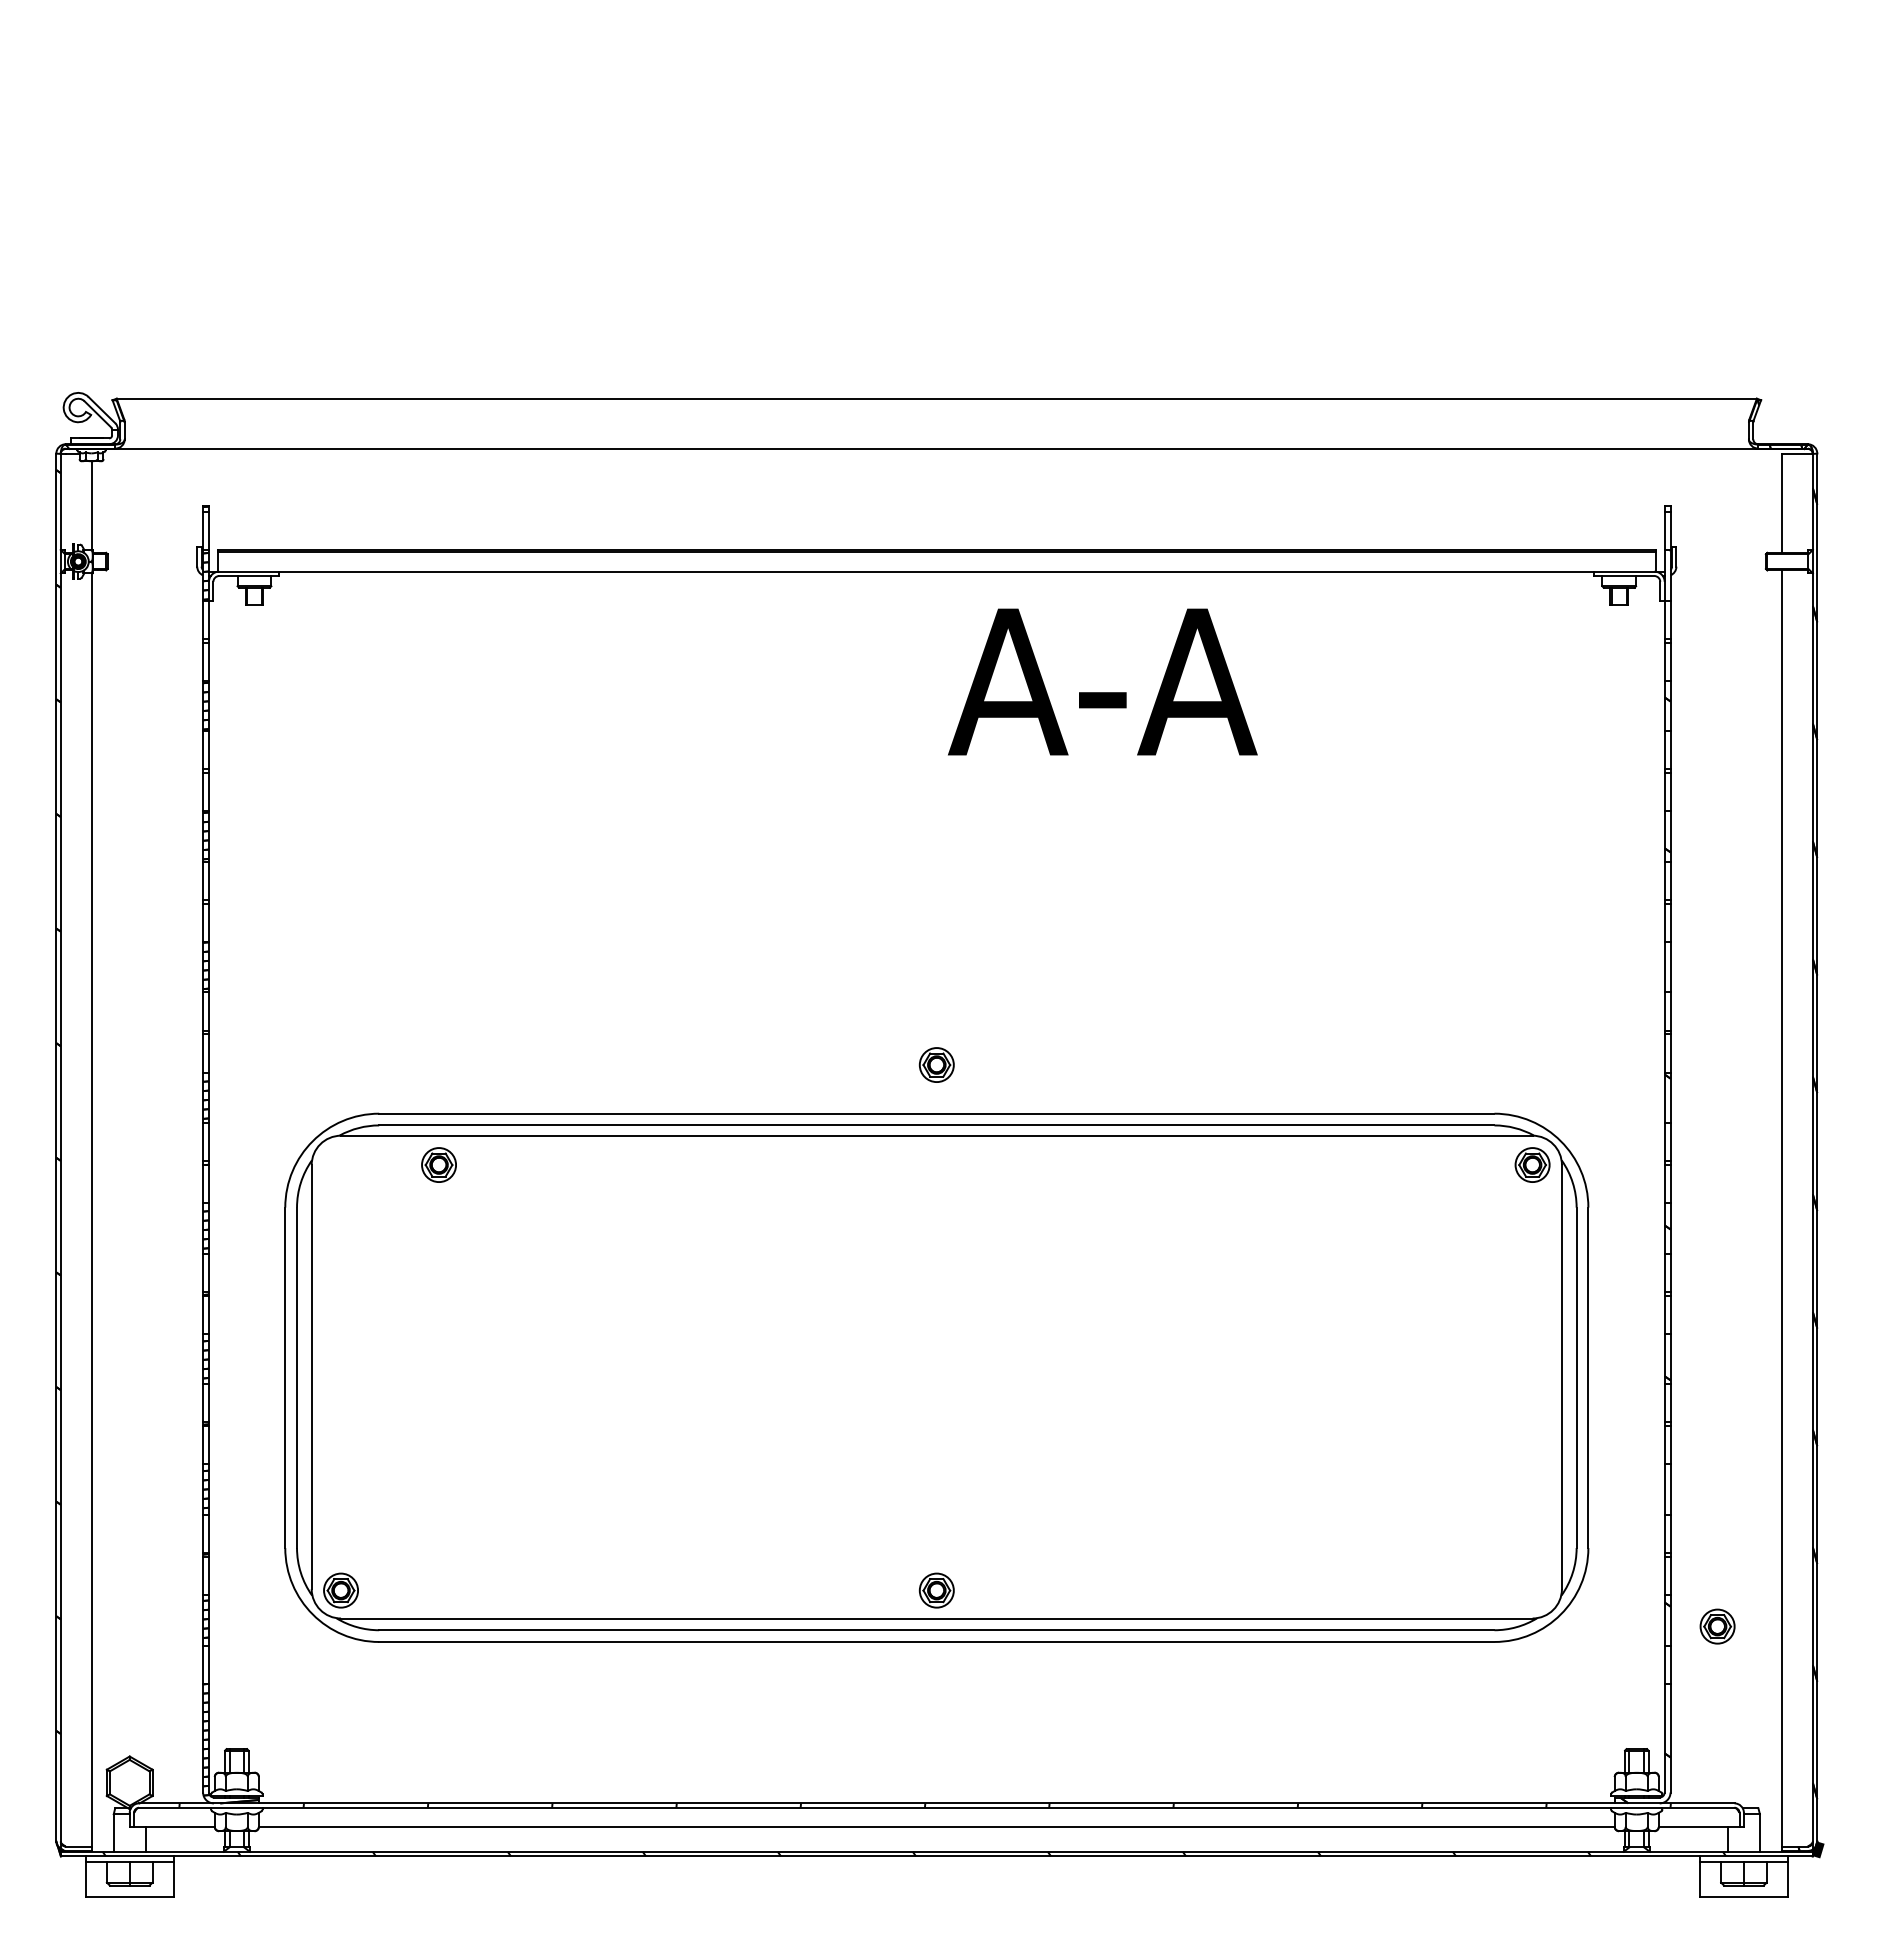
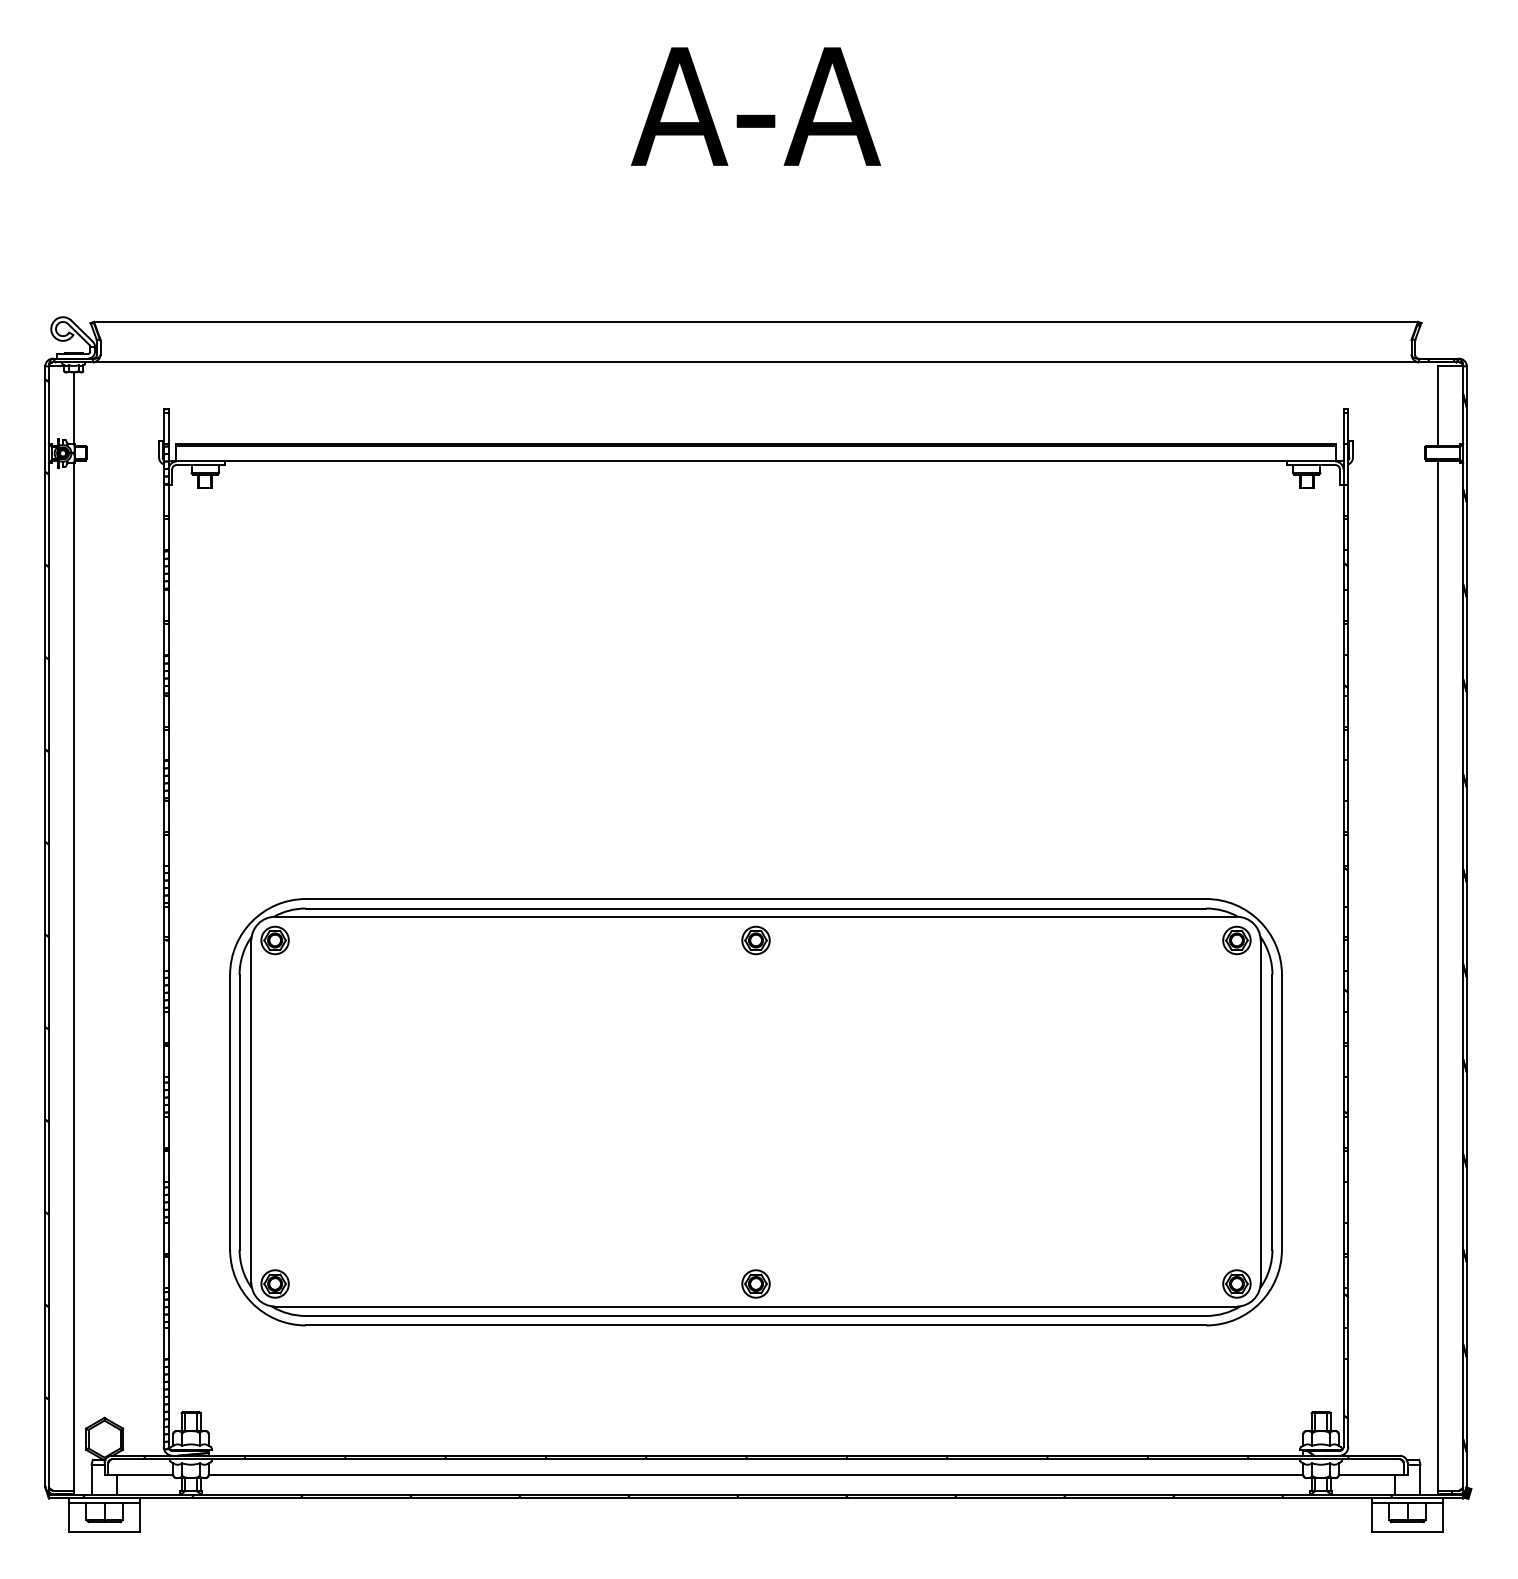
text: (1102, 681) -> (755, 106), moved
part: (936, 1064) -> (755, 940), moved
part: (438, 1164) -> (274, 940), moved
part: (1717, 1626) -> (1236, 1283), moved

